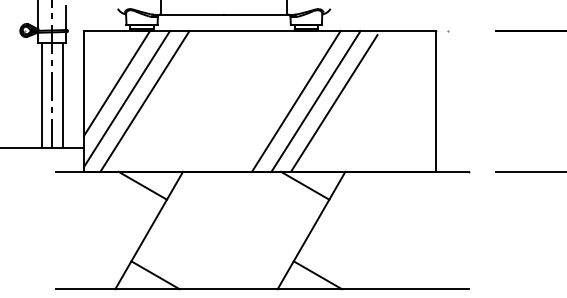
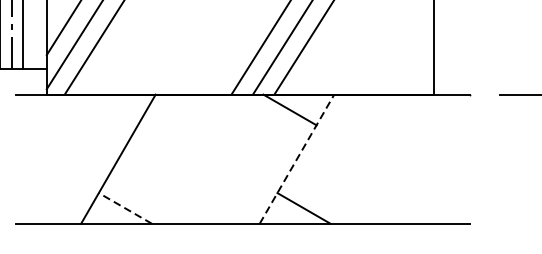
line: (142, 185) -> (111, 109), removed
line: (311, 230) -> (296, 159), solid -> dashed
line: (155, 275) -> (125, 208), solid -> dashed

